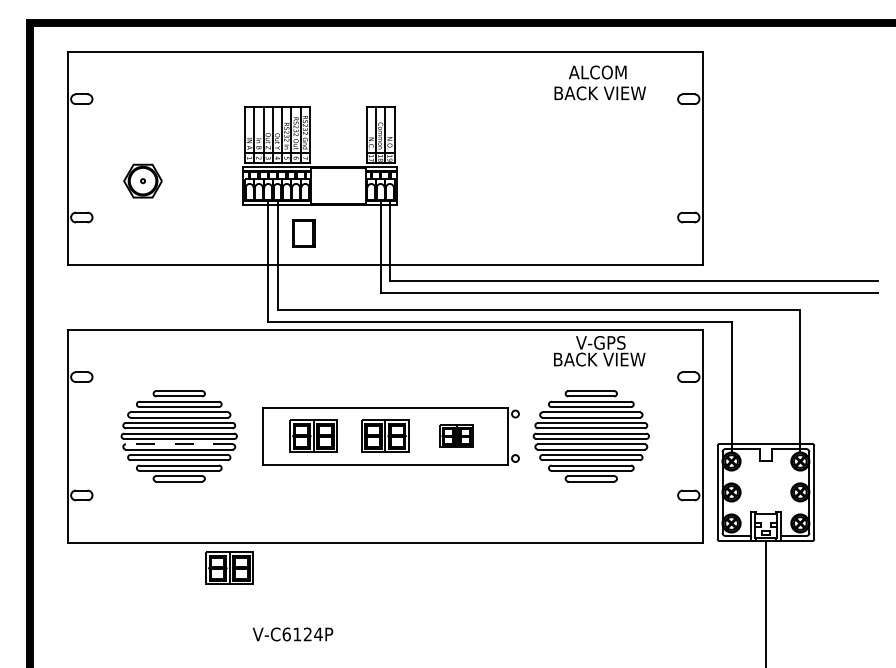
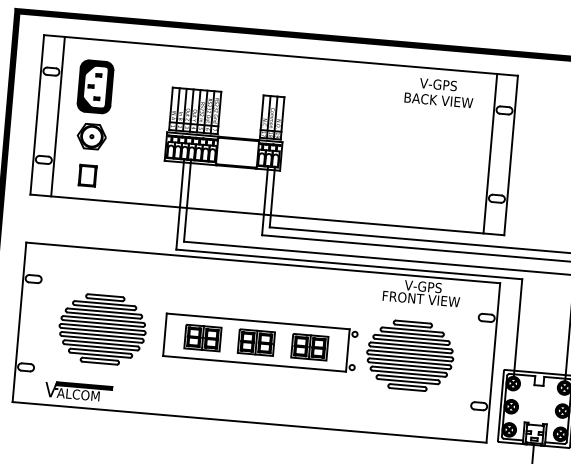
text: (597, 72) -> (438, 84), ALCOM -> V-GPS
part: (141, 114) -> (95, 86), added
line: (95, 158) -> (57, 116), added
line: (674, 158) -> (490, 153), added
part: (303, 233) -> (87, 175), moved
text: (599, 359) -> (421, 299), BACK VIEW -> FRONT VIEW
part: (456, 435) -> (309, 346), size x1.43
line: (178, 444) -> (101, 335), dashed -> solid
part: (154, 521) -> (78, 391), added
part: (229, 567) -> (131, 430), removed

